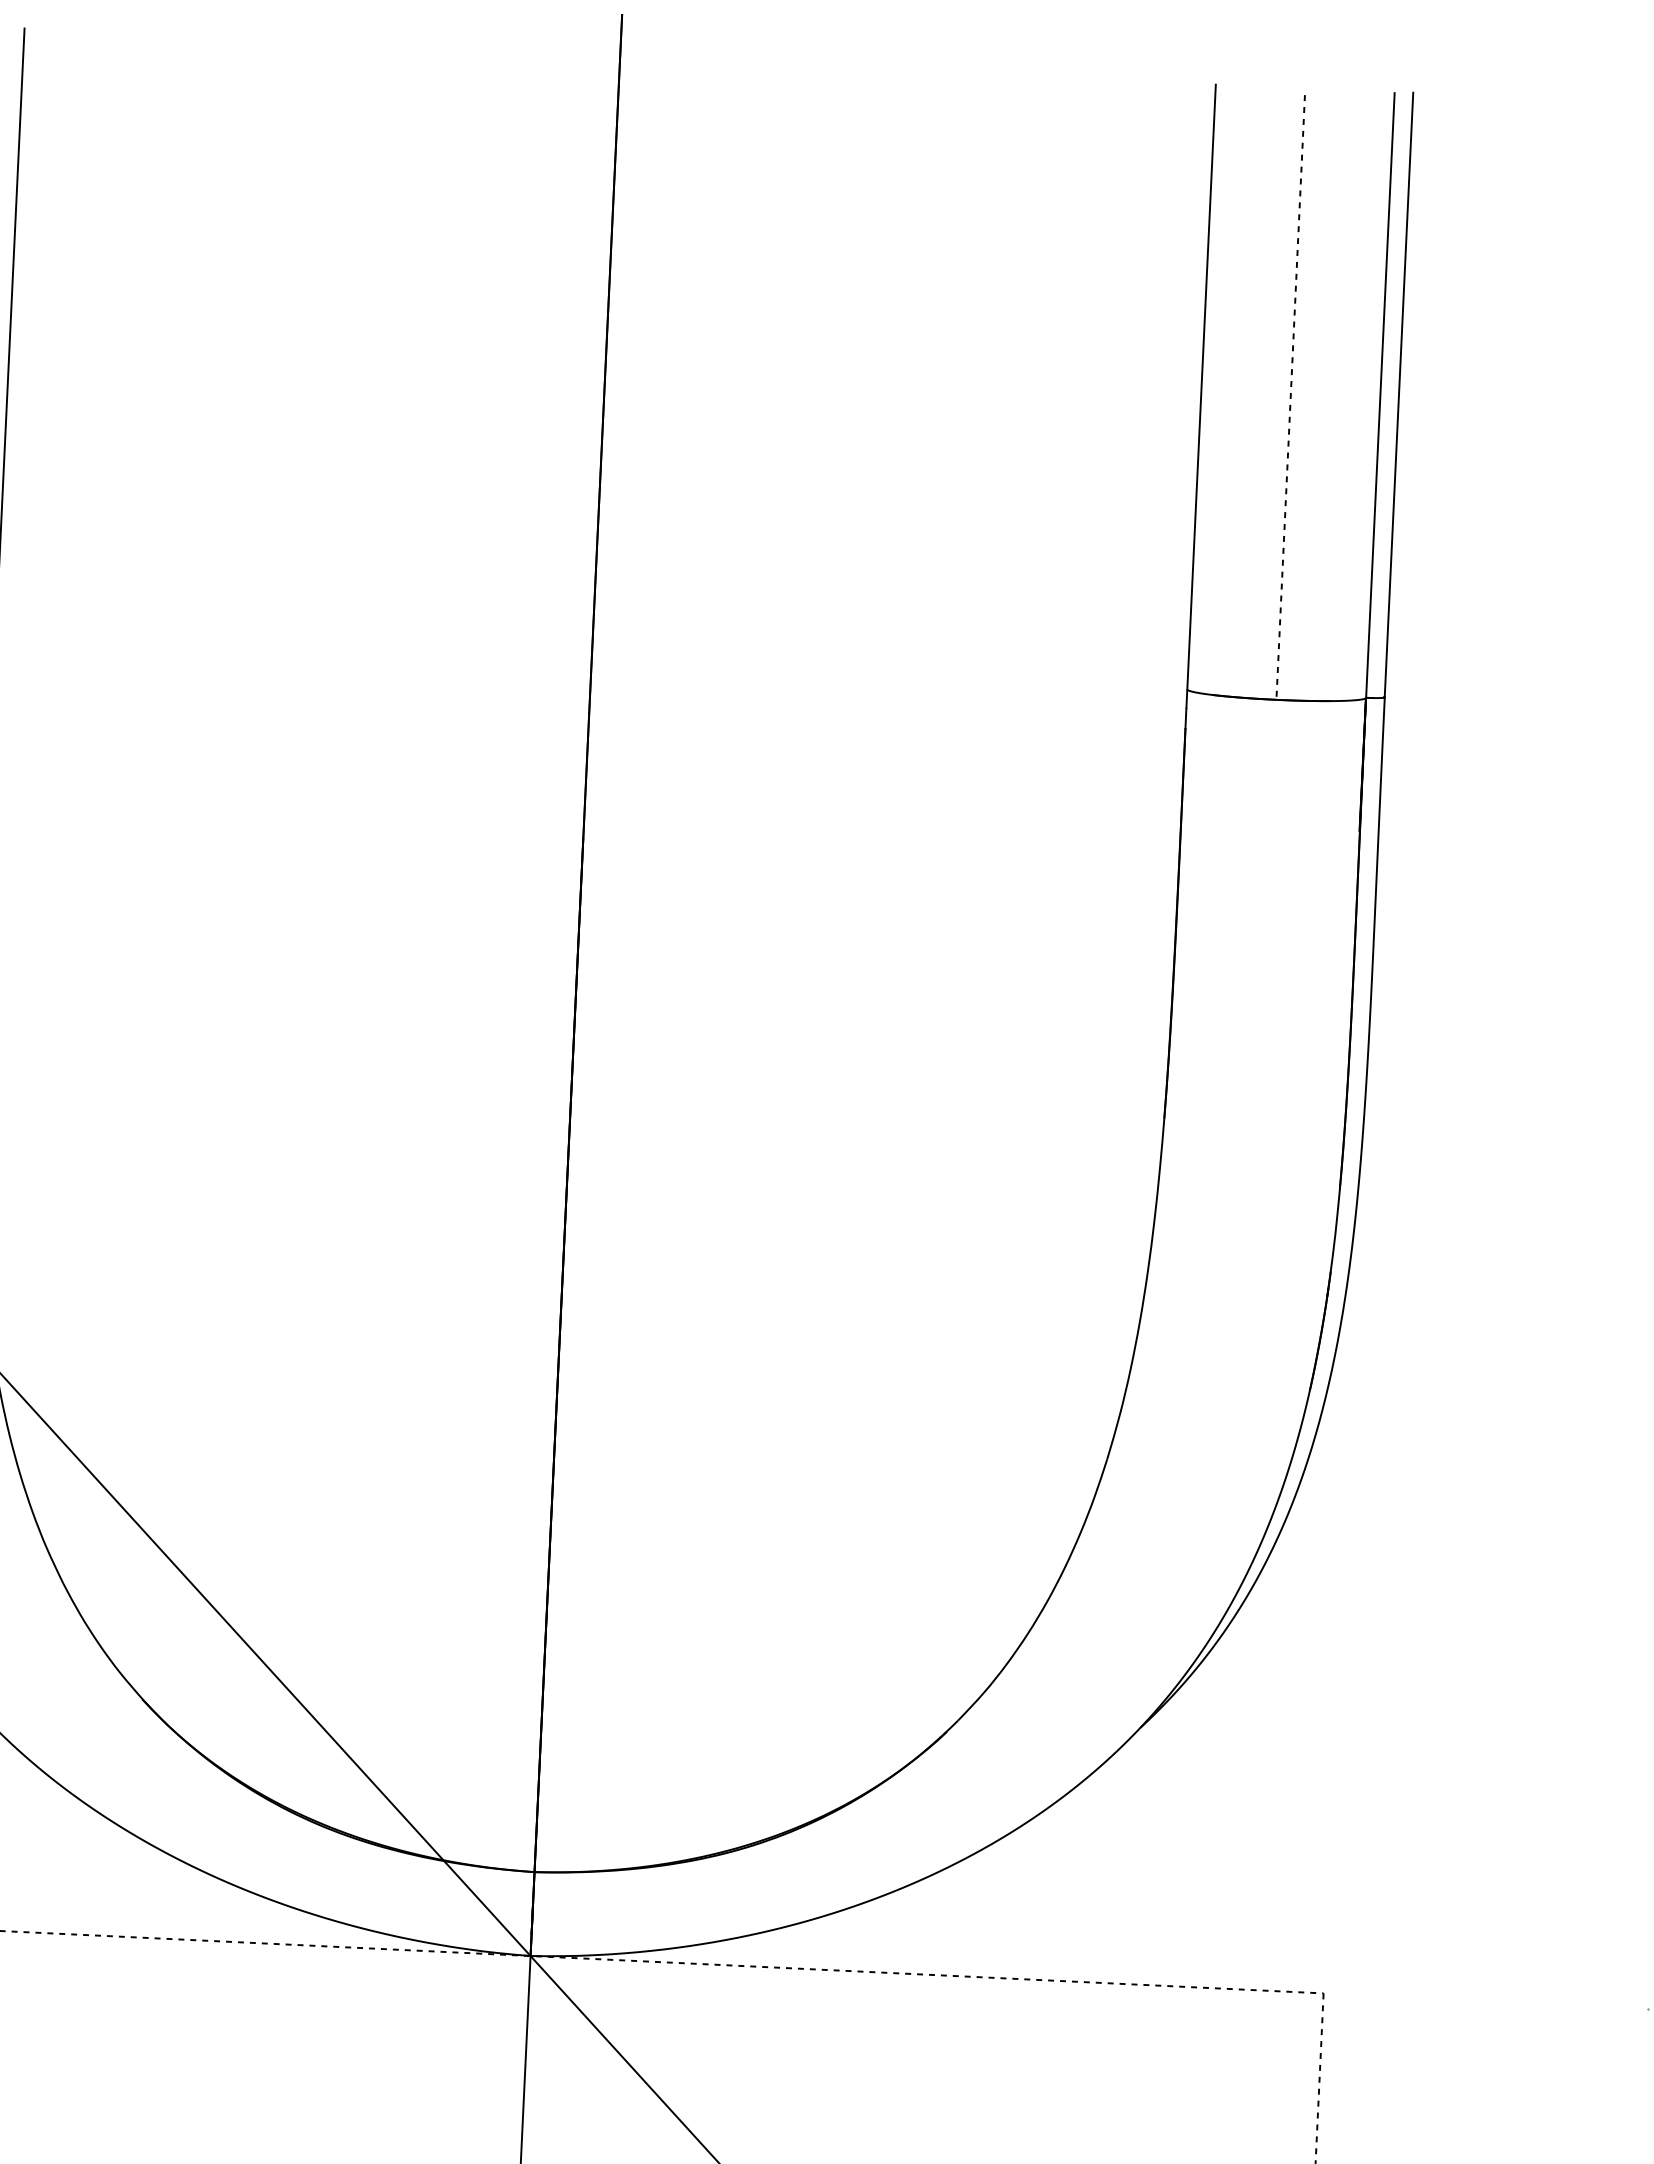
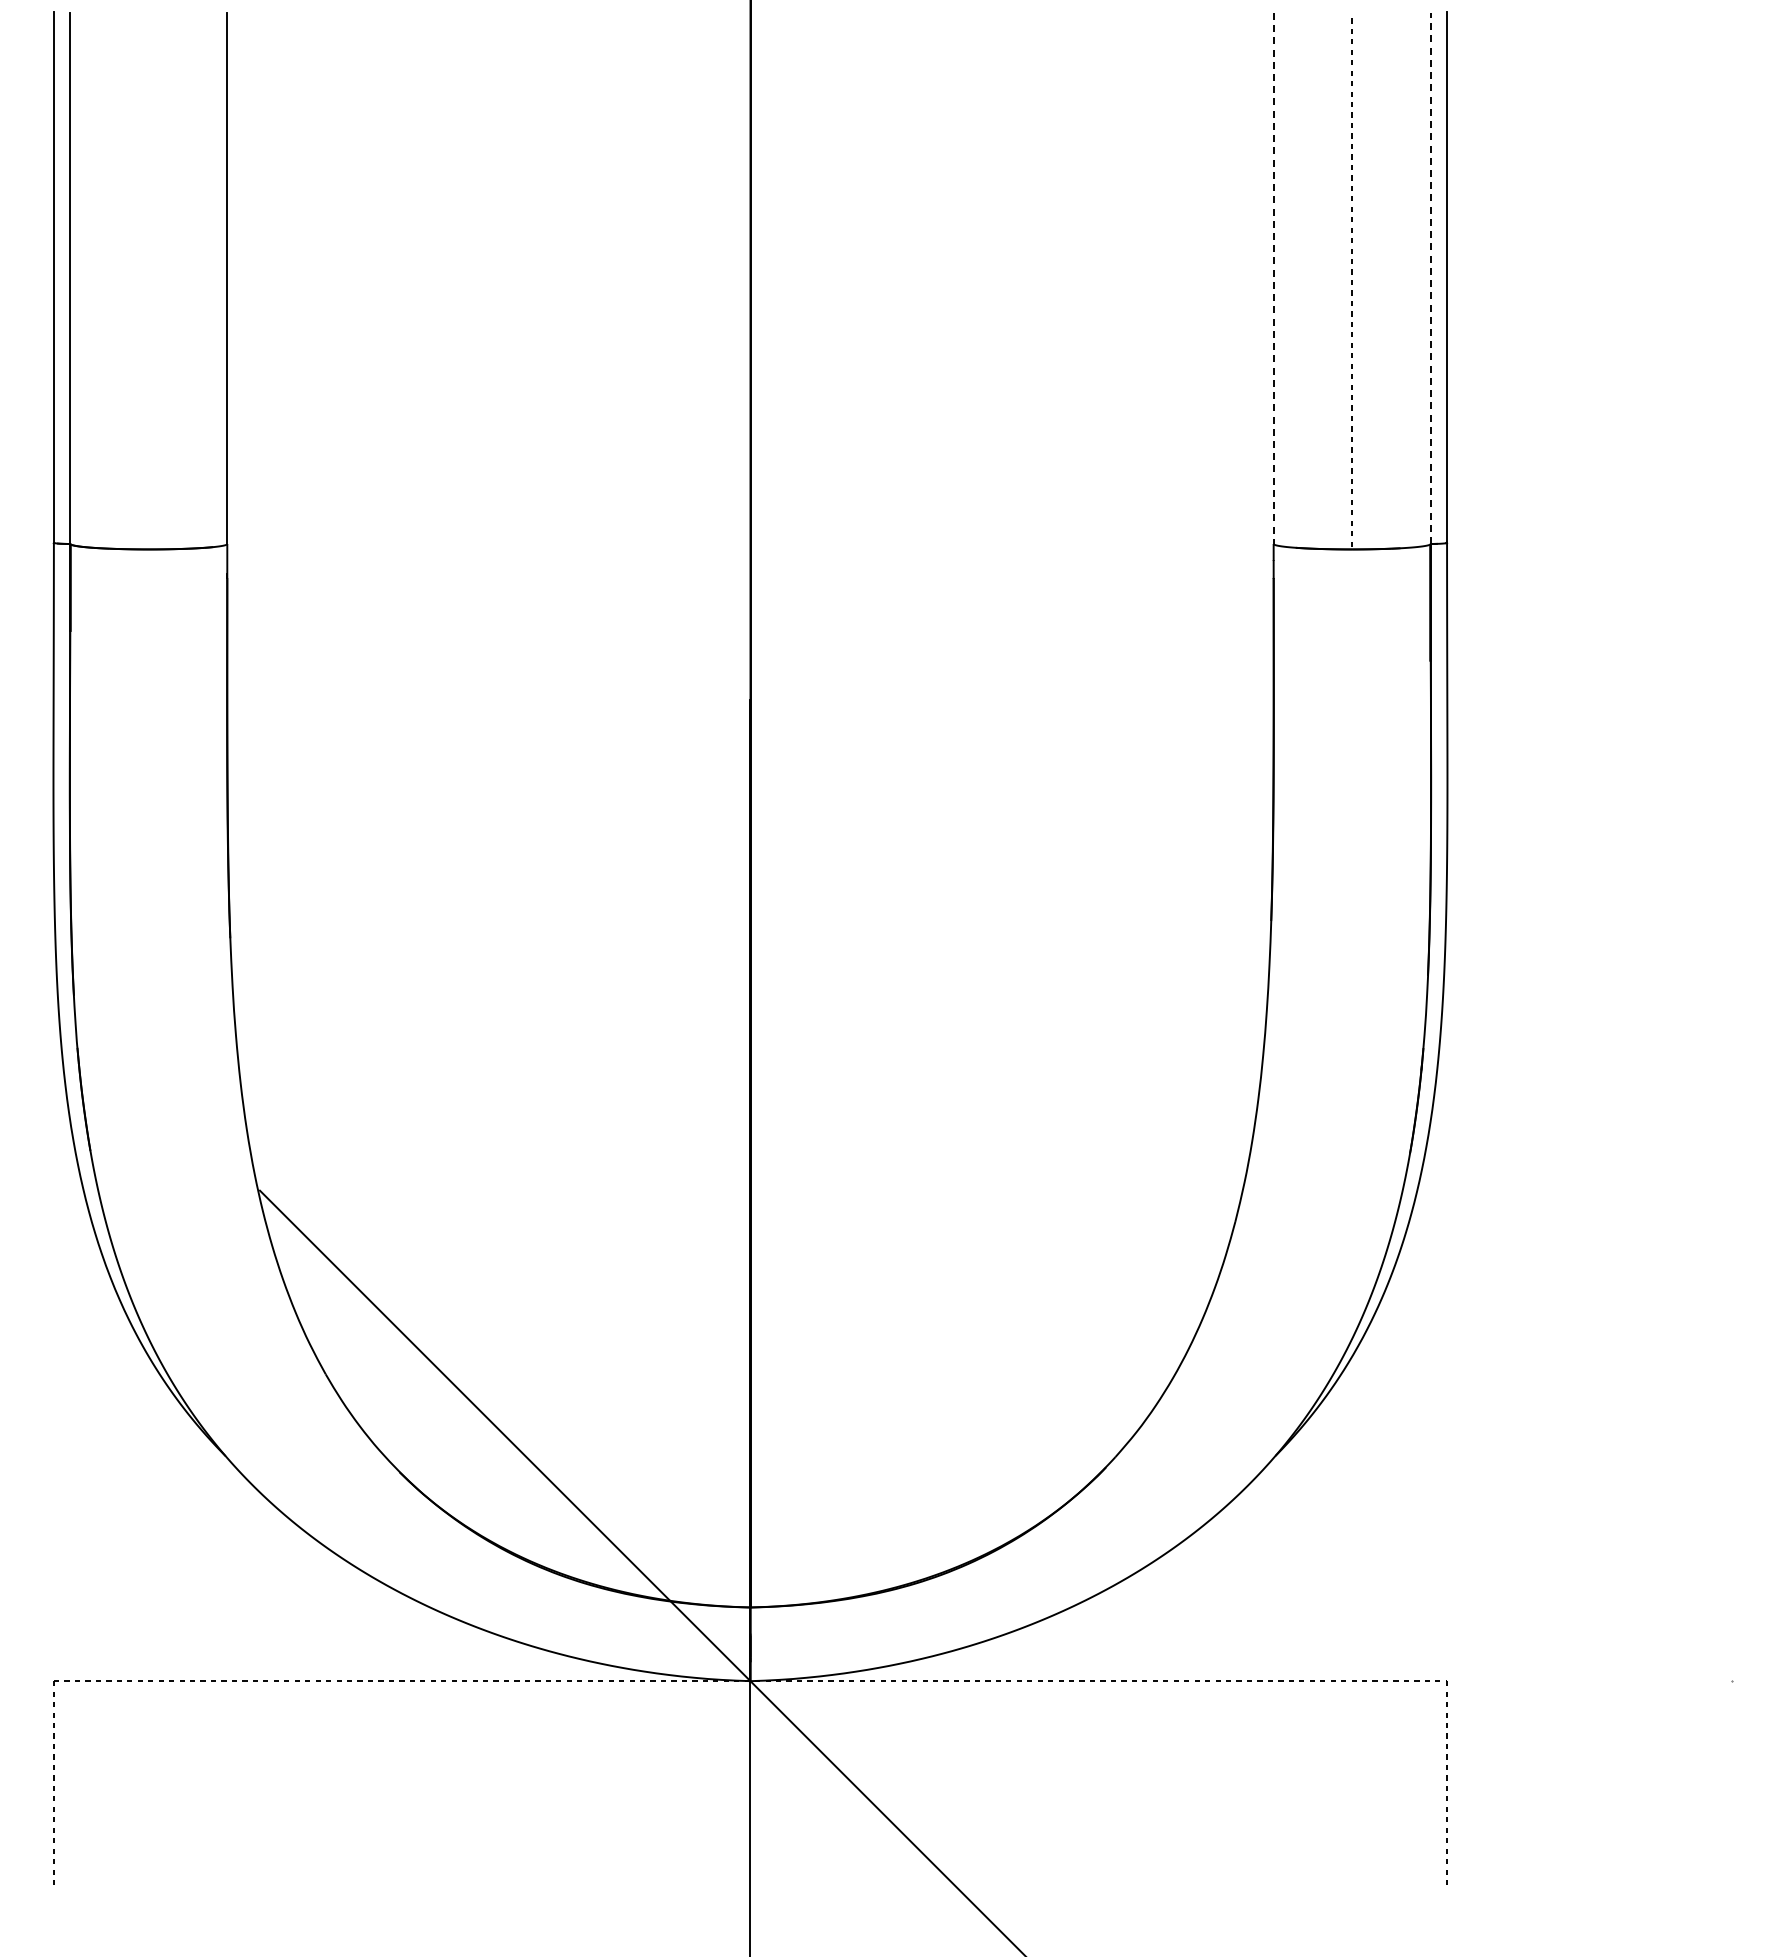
line: (1201, 387) -> (1273, 278), solid -> dashed
line: (1380, 395) -> (1430, 278), solid -> dashed

